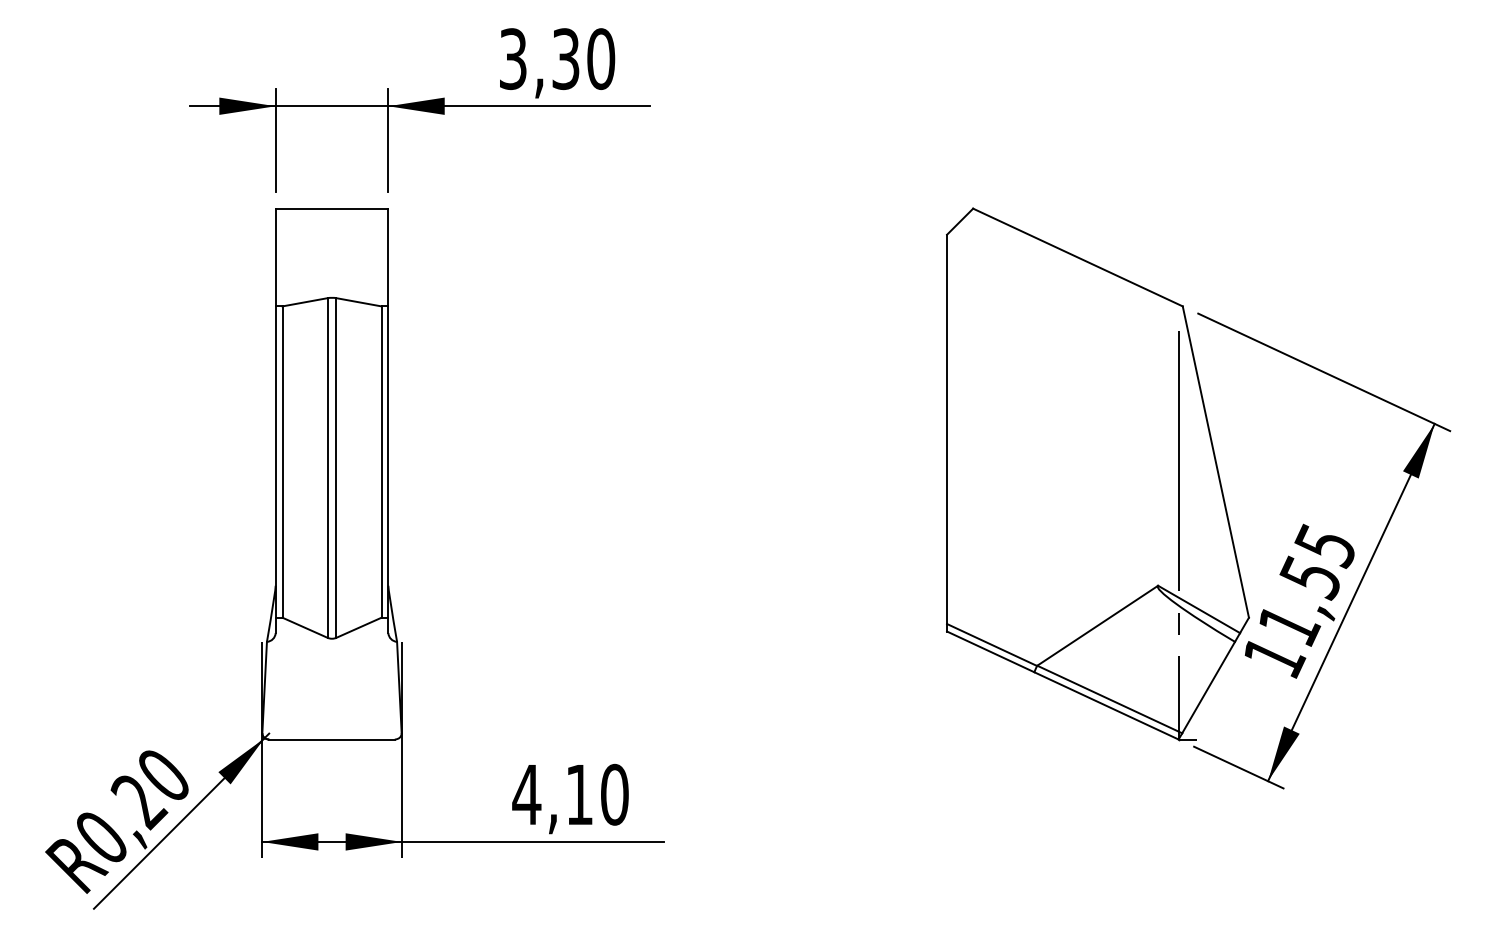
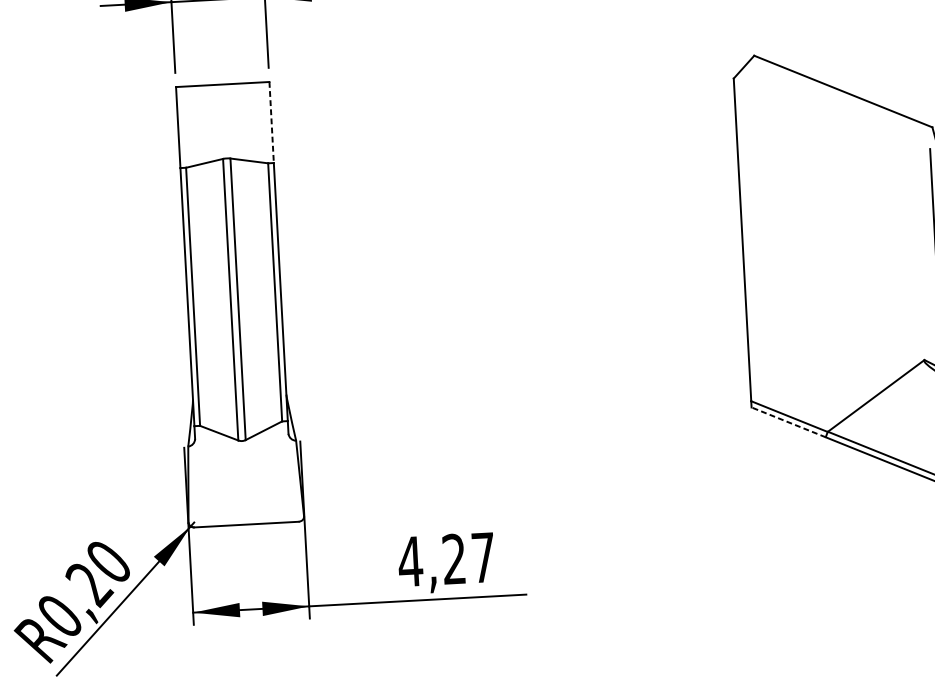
line: (388, 257) -> (271, 122), solid -> dashed
line: (990, 651) -> (788, 422), solid -> dashed
text: (597, 794) -> (469, 558), 4,10 -> 4,27

